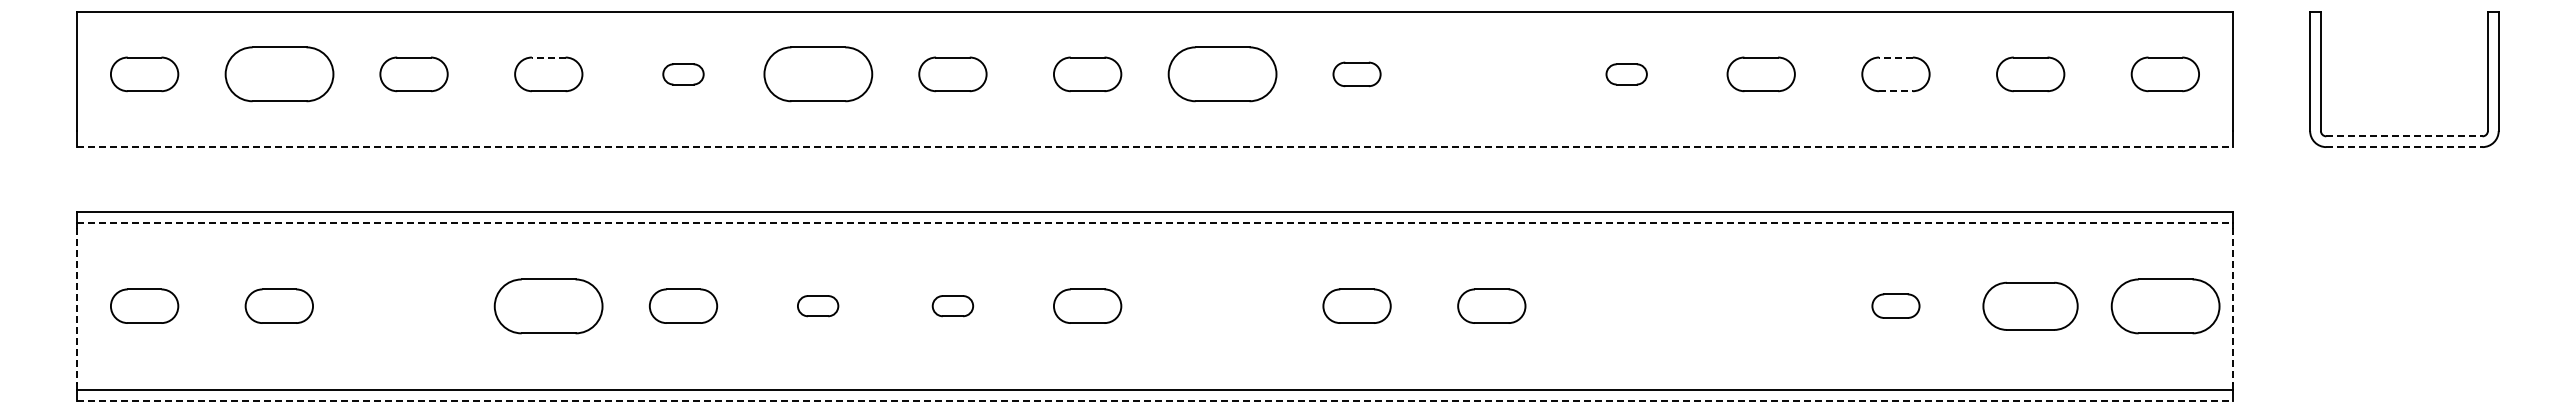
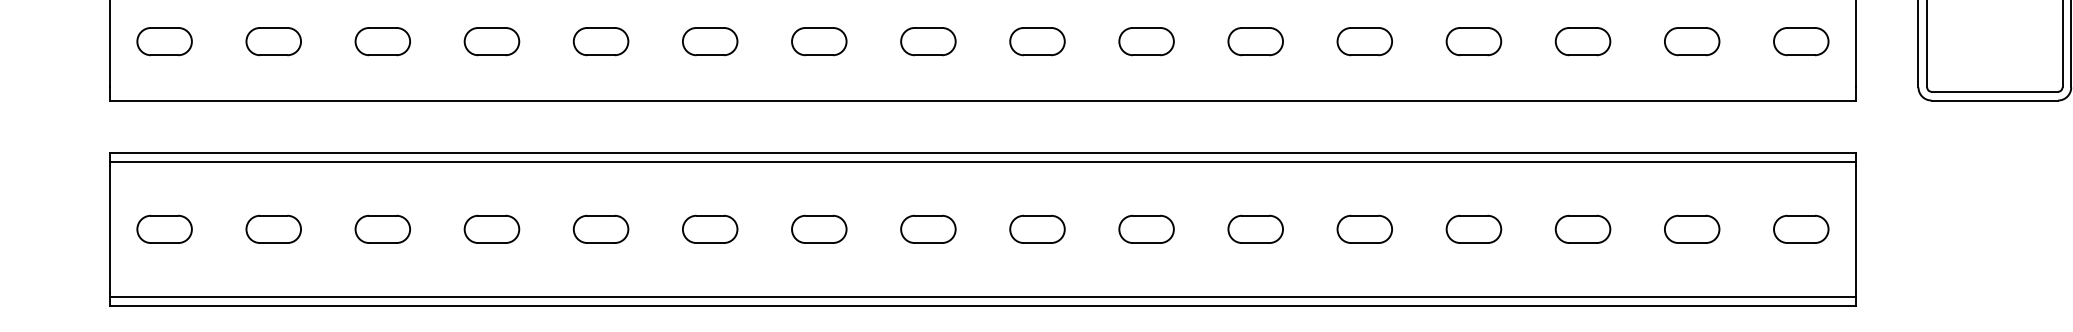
line: (548, 57) -> (491, 27), dashed -> solid
line: (1895, 57) -> (1582, 27), dashed -> solid
part: (278, 74) -> (273, 41), size x0.62
part: (683, 74) -> (601, 41), size x1.67
part: (817, 74) -> (709, 41), size x0.62
part: (1221, 74) -> (1036, 41), size x0.62
part: (1356, 74) -> (1146, 41), size x1.43
part: (1491, 74) -> (1255, 41), added
part: (1626, 74) -> (1364, 41), size x1.67
line: (1895, 91) -> (1582, 55), dashed -> solid
line: (2404, 136) -> (1994, 91), dashed -> solid
line: (1155, 147) -> (983, 100), dashed -> solid
line: (2404, 147) -> (1994, 100), dashed -> solid
line: (1155, 222) -> (983, 161), dashed -> solid
part: (413, 305) -> (382, 228), added
part: (548, 305) -> (491, 228), size x0.62
part: (817, 305) -> (709, 228), size x1.67
part: (952, 305) -> (818, 228), size x1.67
part: (1221, 305) -> (1036, 228), added
part: (1626, 305) -> (1364, 228), added
part: (1760, 305) -> (1473, 228), added
part: (1895, 305) -> (1582, 228), size x1.43
part: (2030, 305) -> (1692, 228), size x0.71
part: (2164, 305) -> (1800, 228), size x0.62
line: (77, 306) -> (110, 229), dashed -> solid
line: (2232, 306) -> (1855, 229), dashed -> solid
line: (1155, 400) -> (983, 305), dashed -> solid

